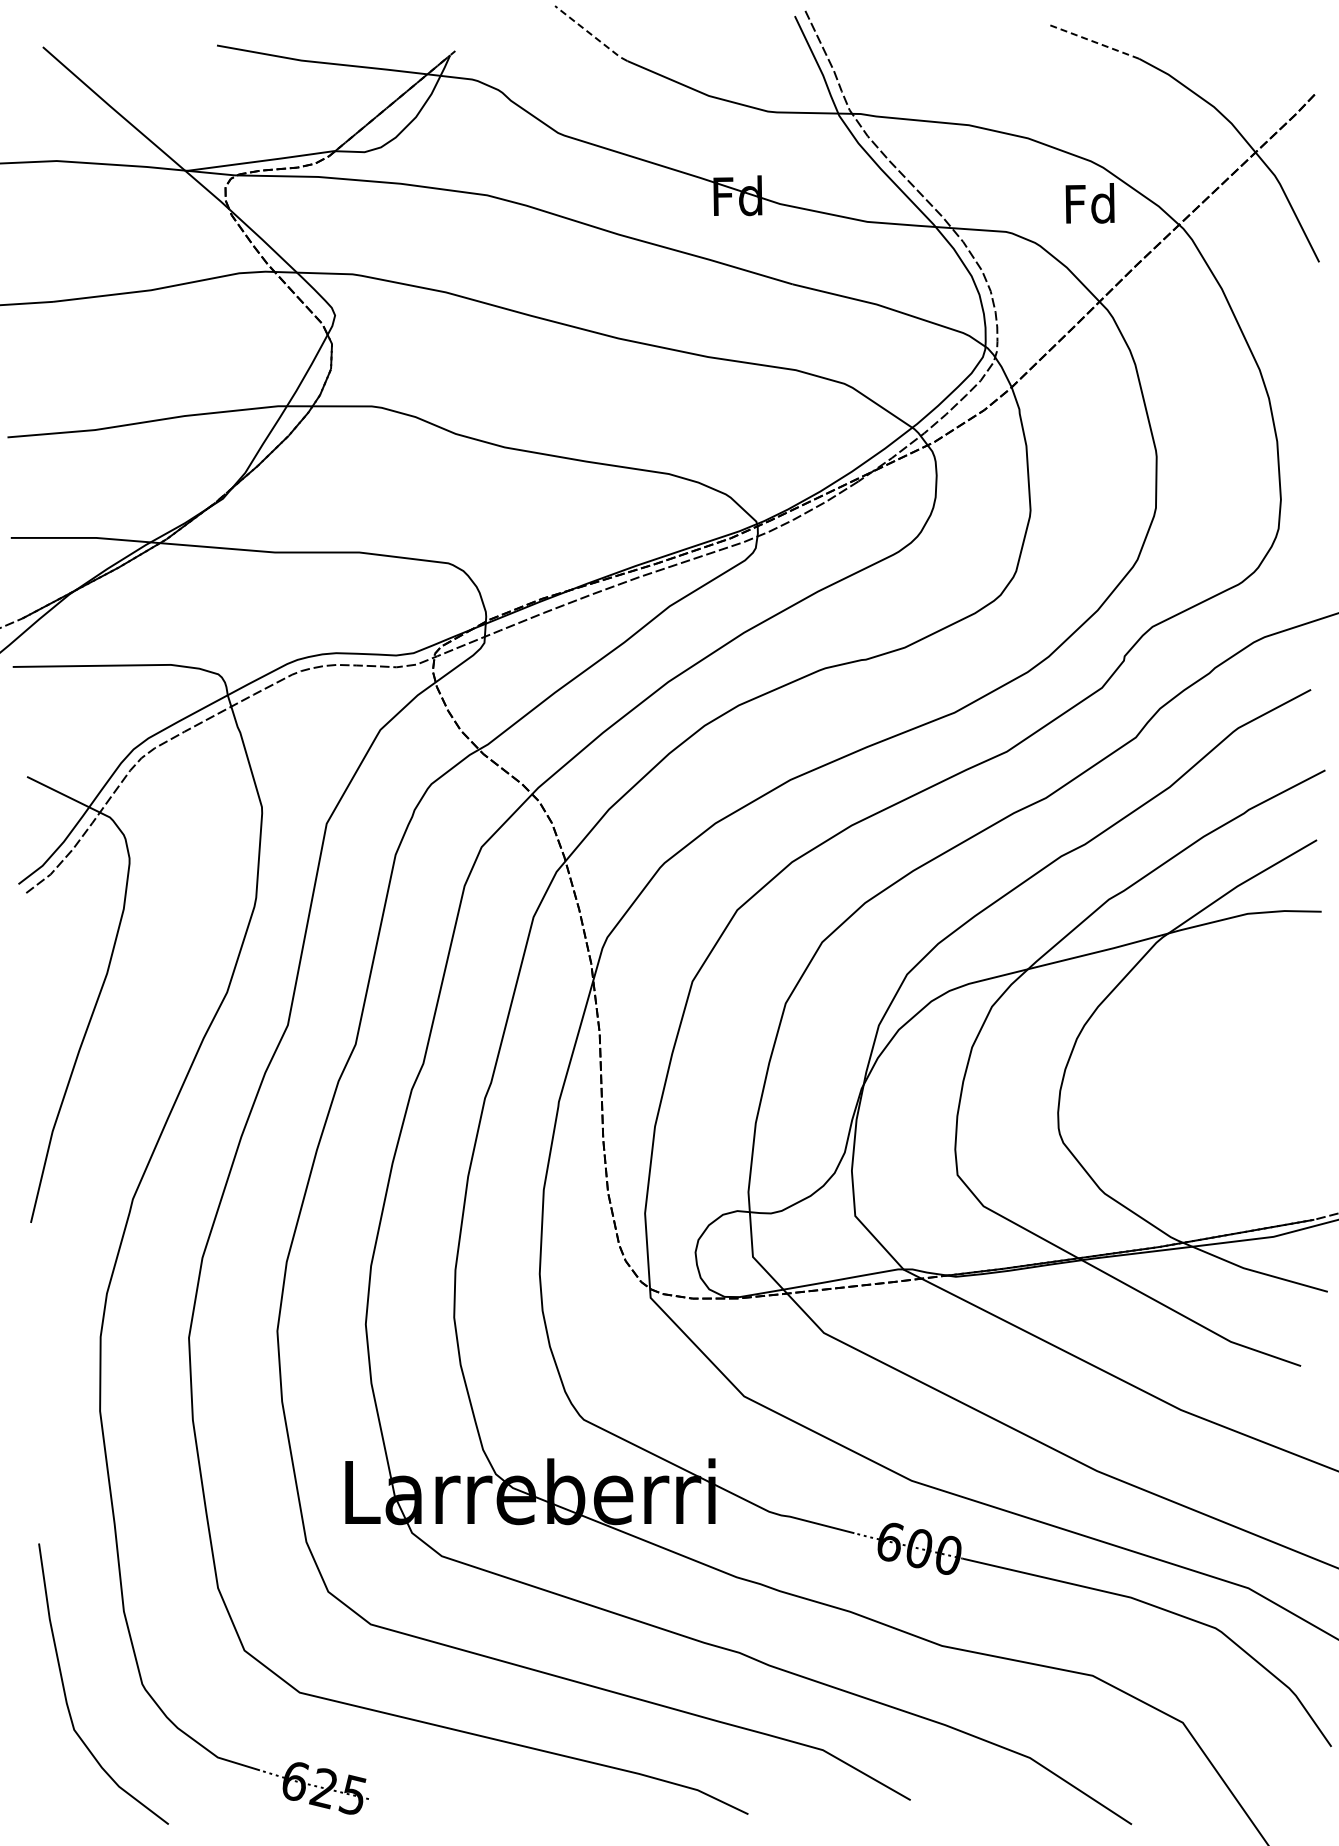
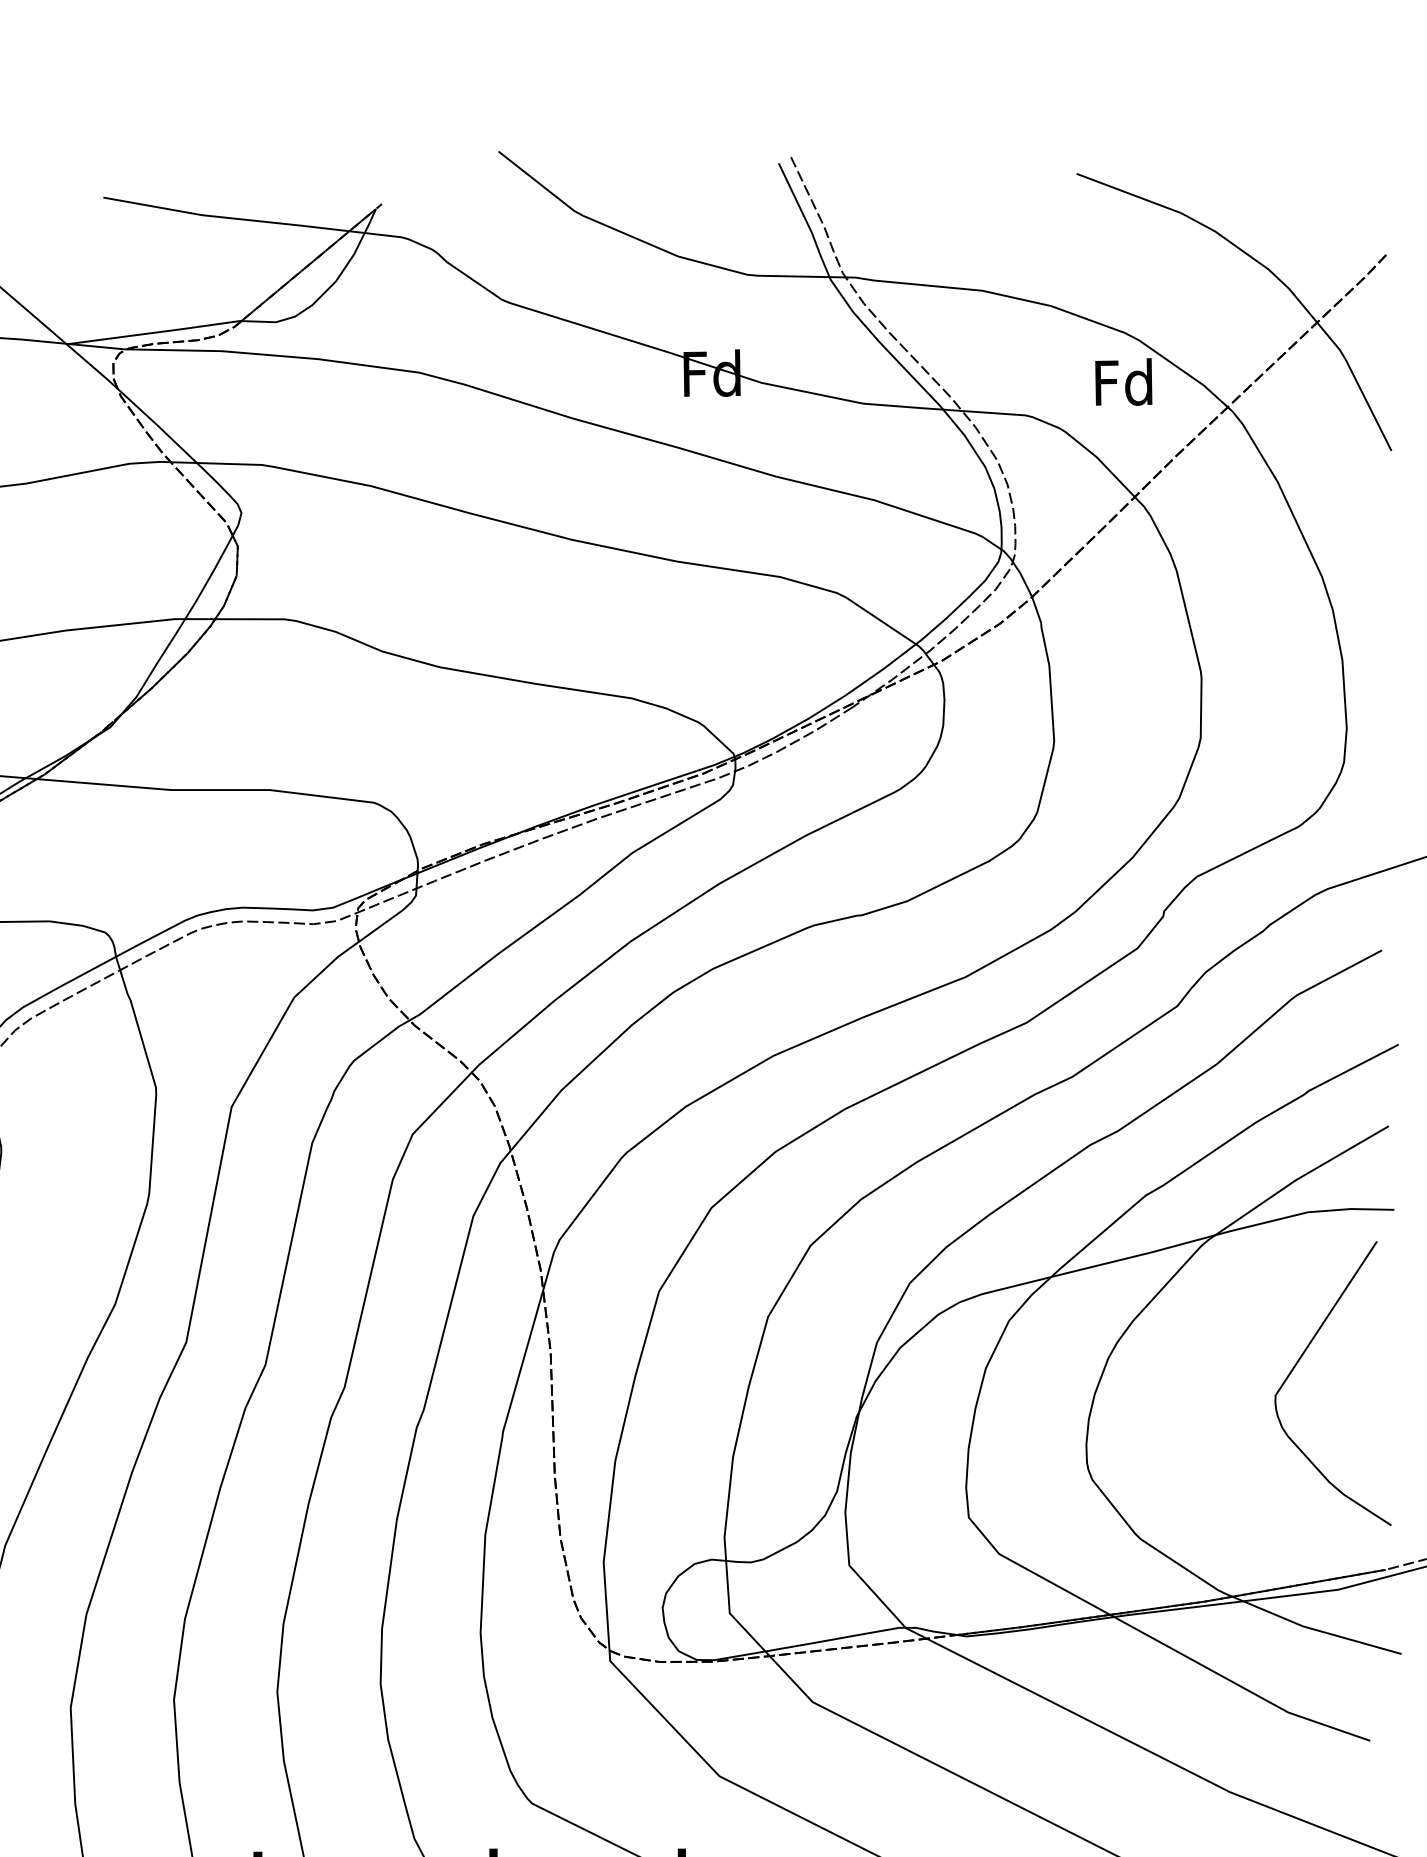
line: (591, 34) -> (541, 184), dashed -> solid
line: (1094, 42) -> (1128, 194), dashed -> solid
curve: (1240, 1041) -> (1299, 1361), added

